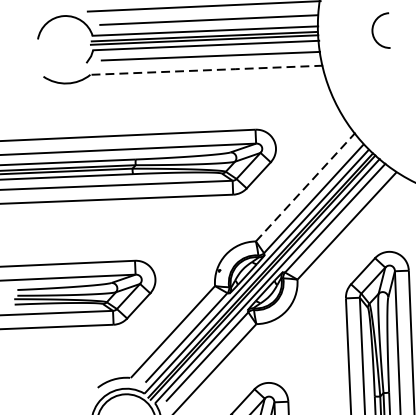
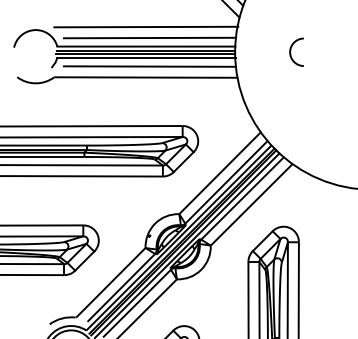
arc: (374, 28) -> (291, 50), moved
line: (208, 70) -> (147, 77), dashed -> solid
line: (305, 186) -> (220, 172), dashed -> solid

